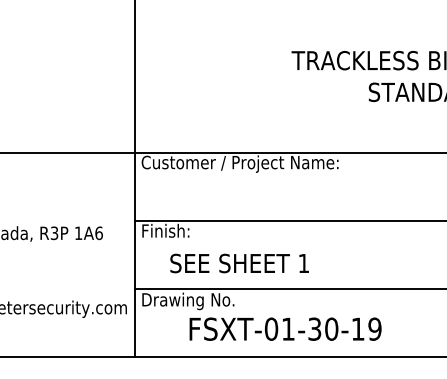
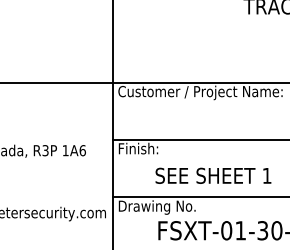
text: (239, 263) -> (213, 175), moved

